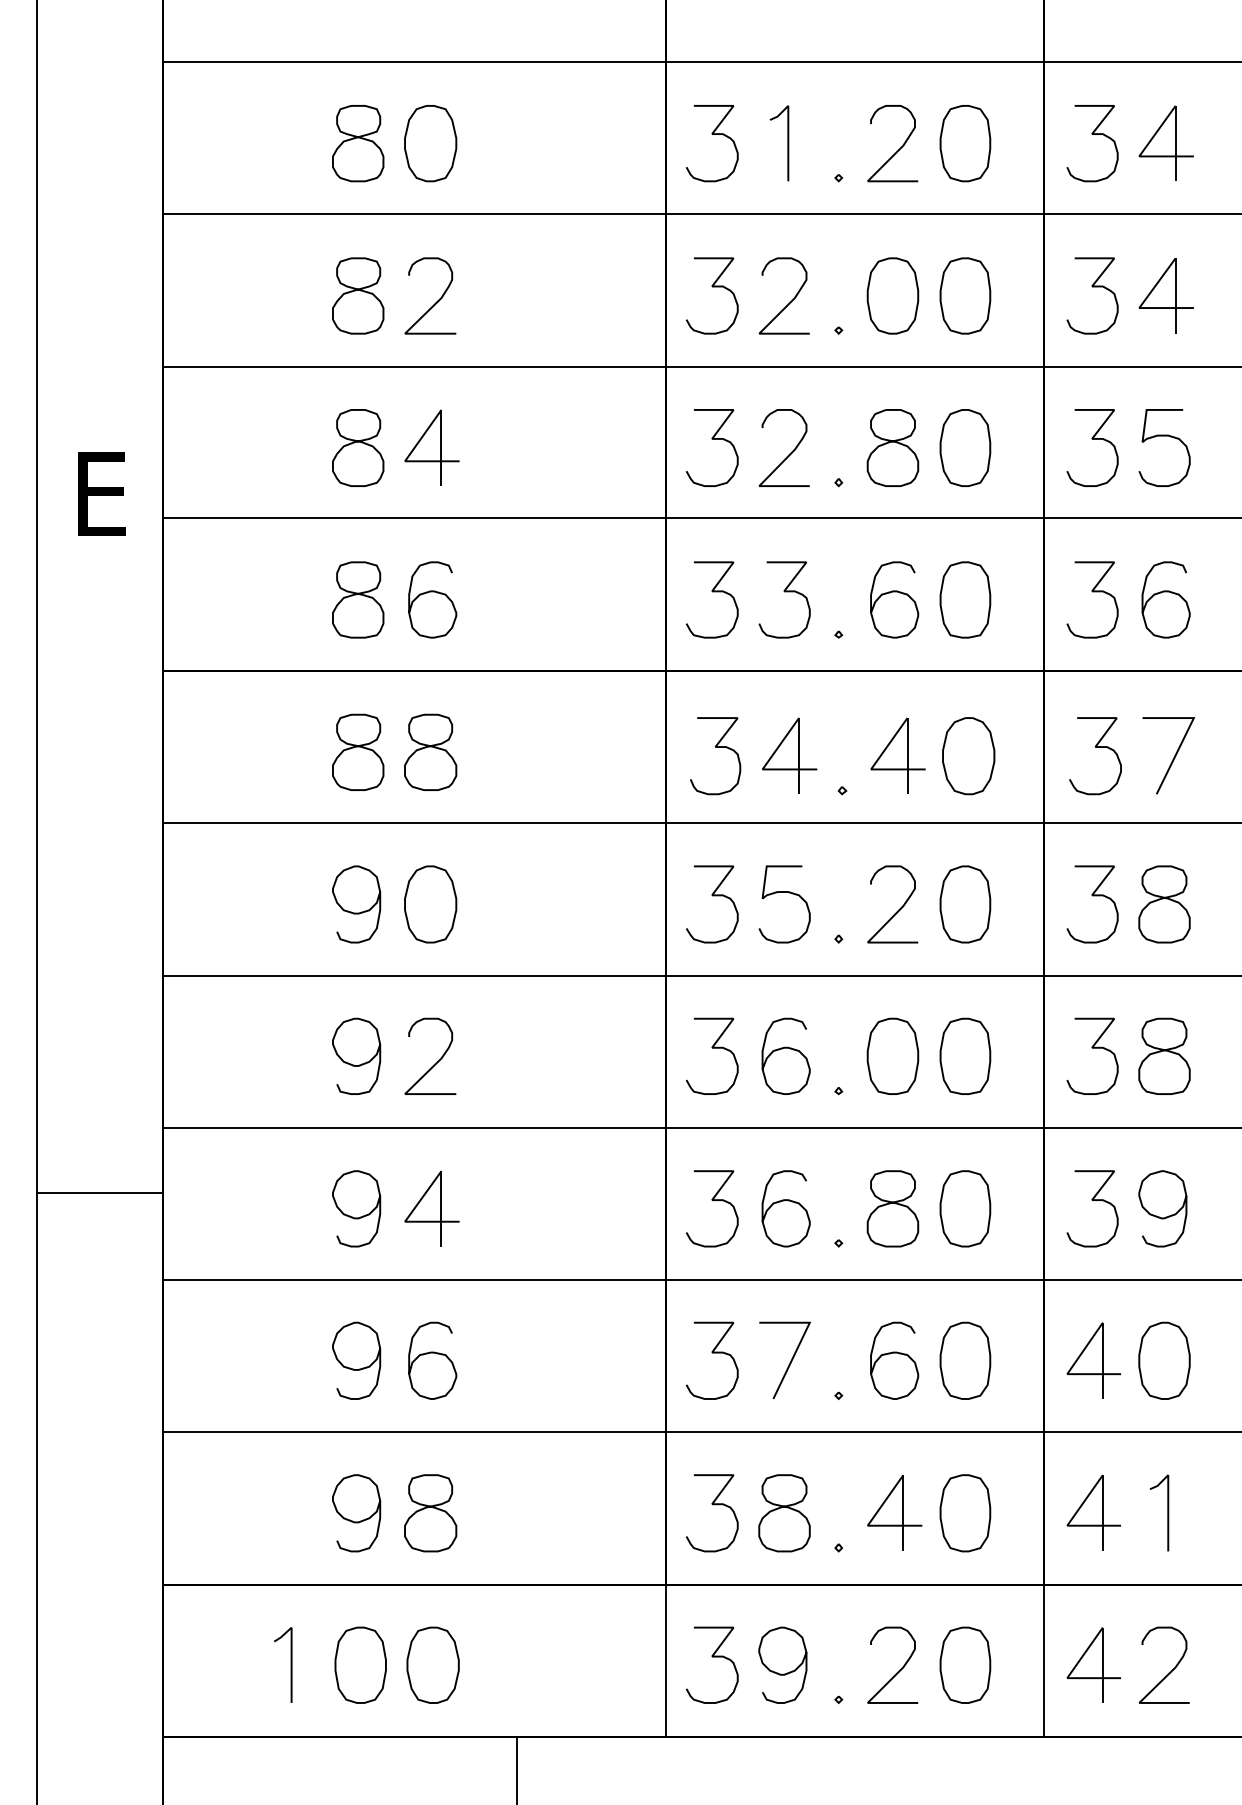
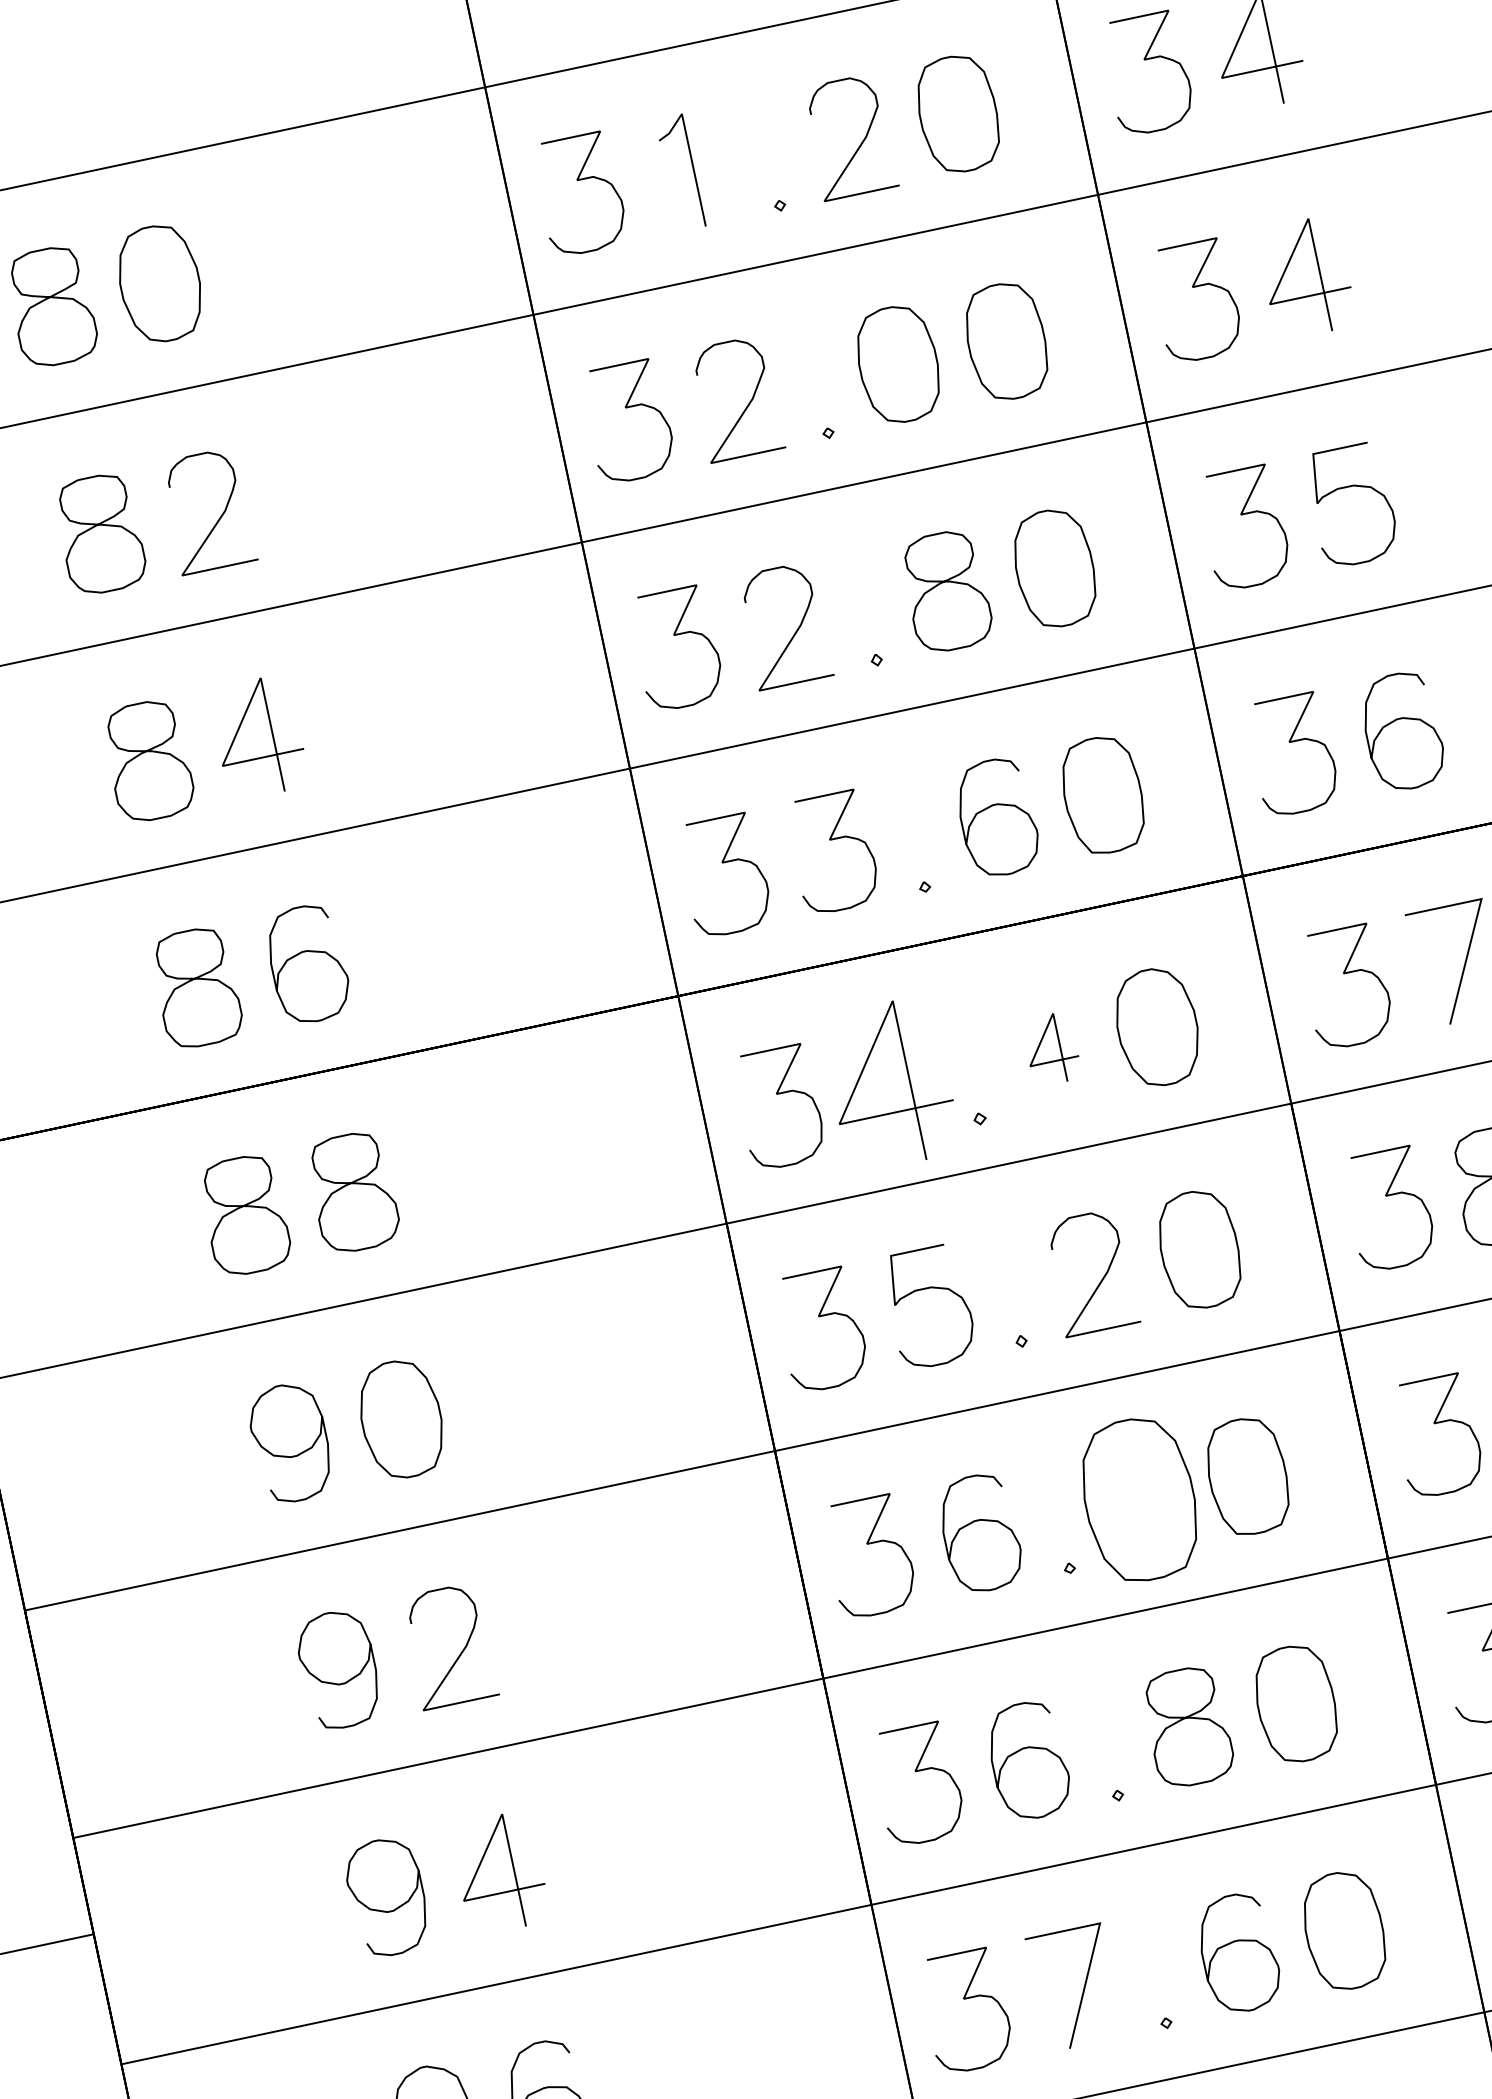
part: (789, 755) -> (889, 1083), size x1.4
part: (897, 755) -> (1050, 1048), size x0.6
part: (892, 1055) -> (1138, 1498), size x1.4

